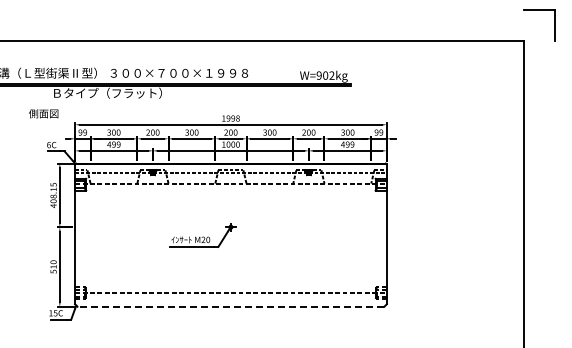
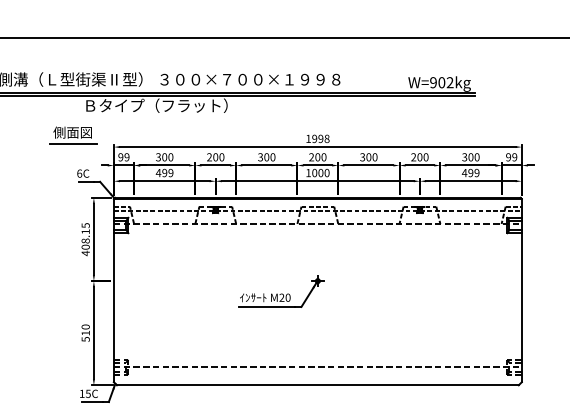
line: (44, 122) -> (73, 144), added
line: (230, 306) -> (317, 384), dashed -> solid

